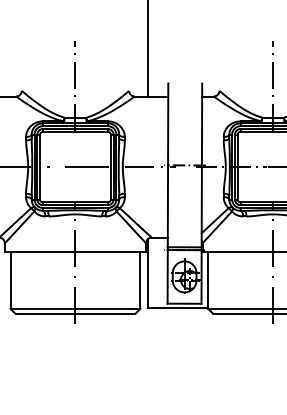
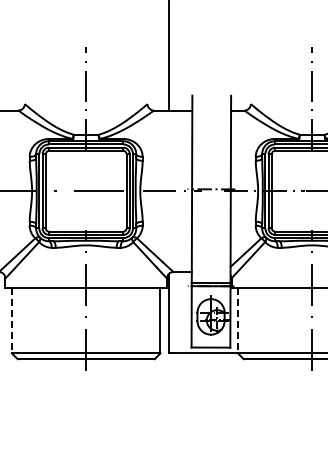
line: (10, 280) -> (11, 320), solid -> dashed
line: (207, 280) -> (237, 320), solid -> dashed

